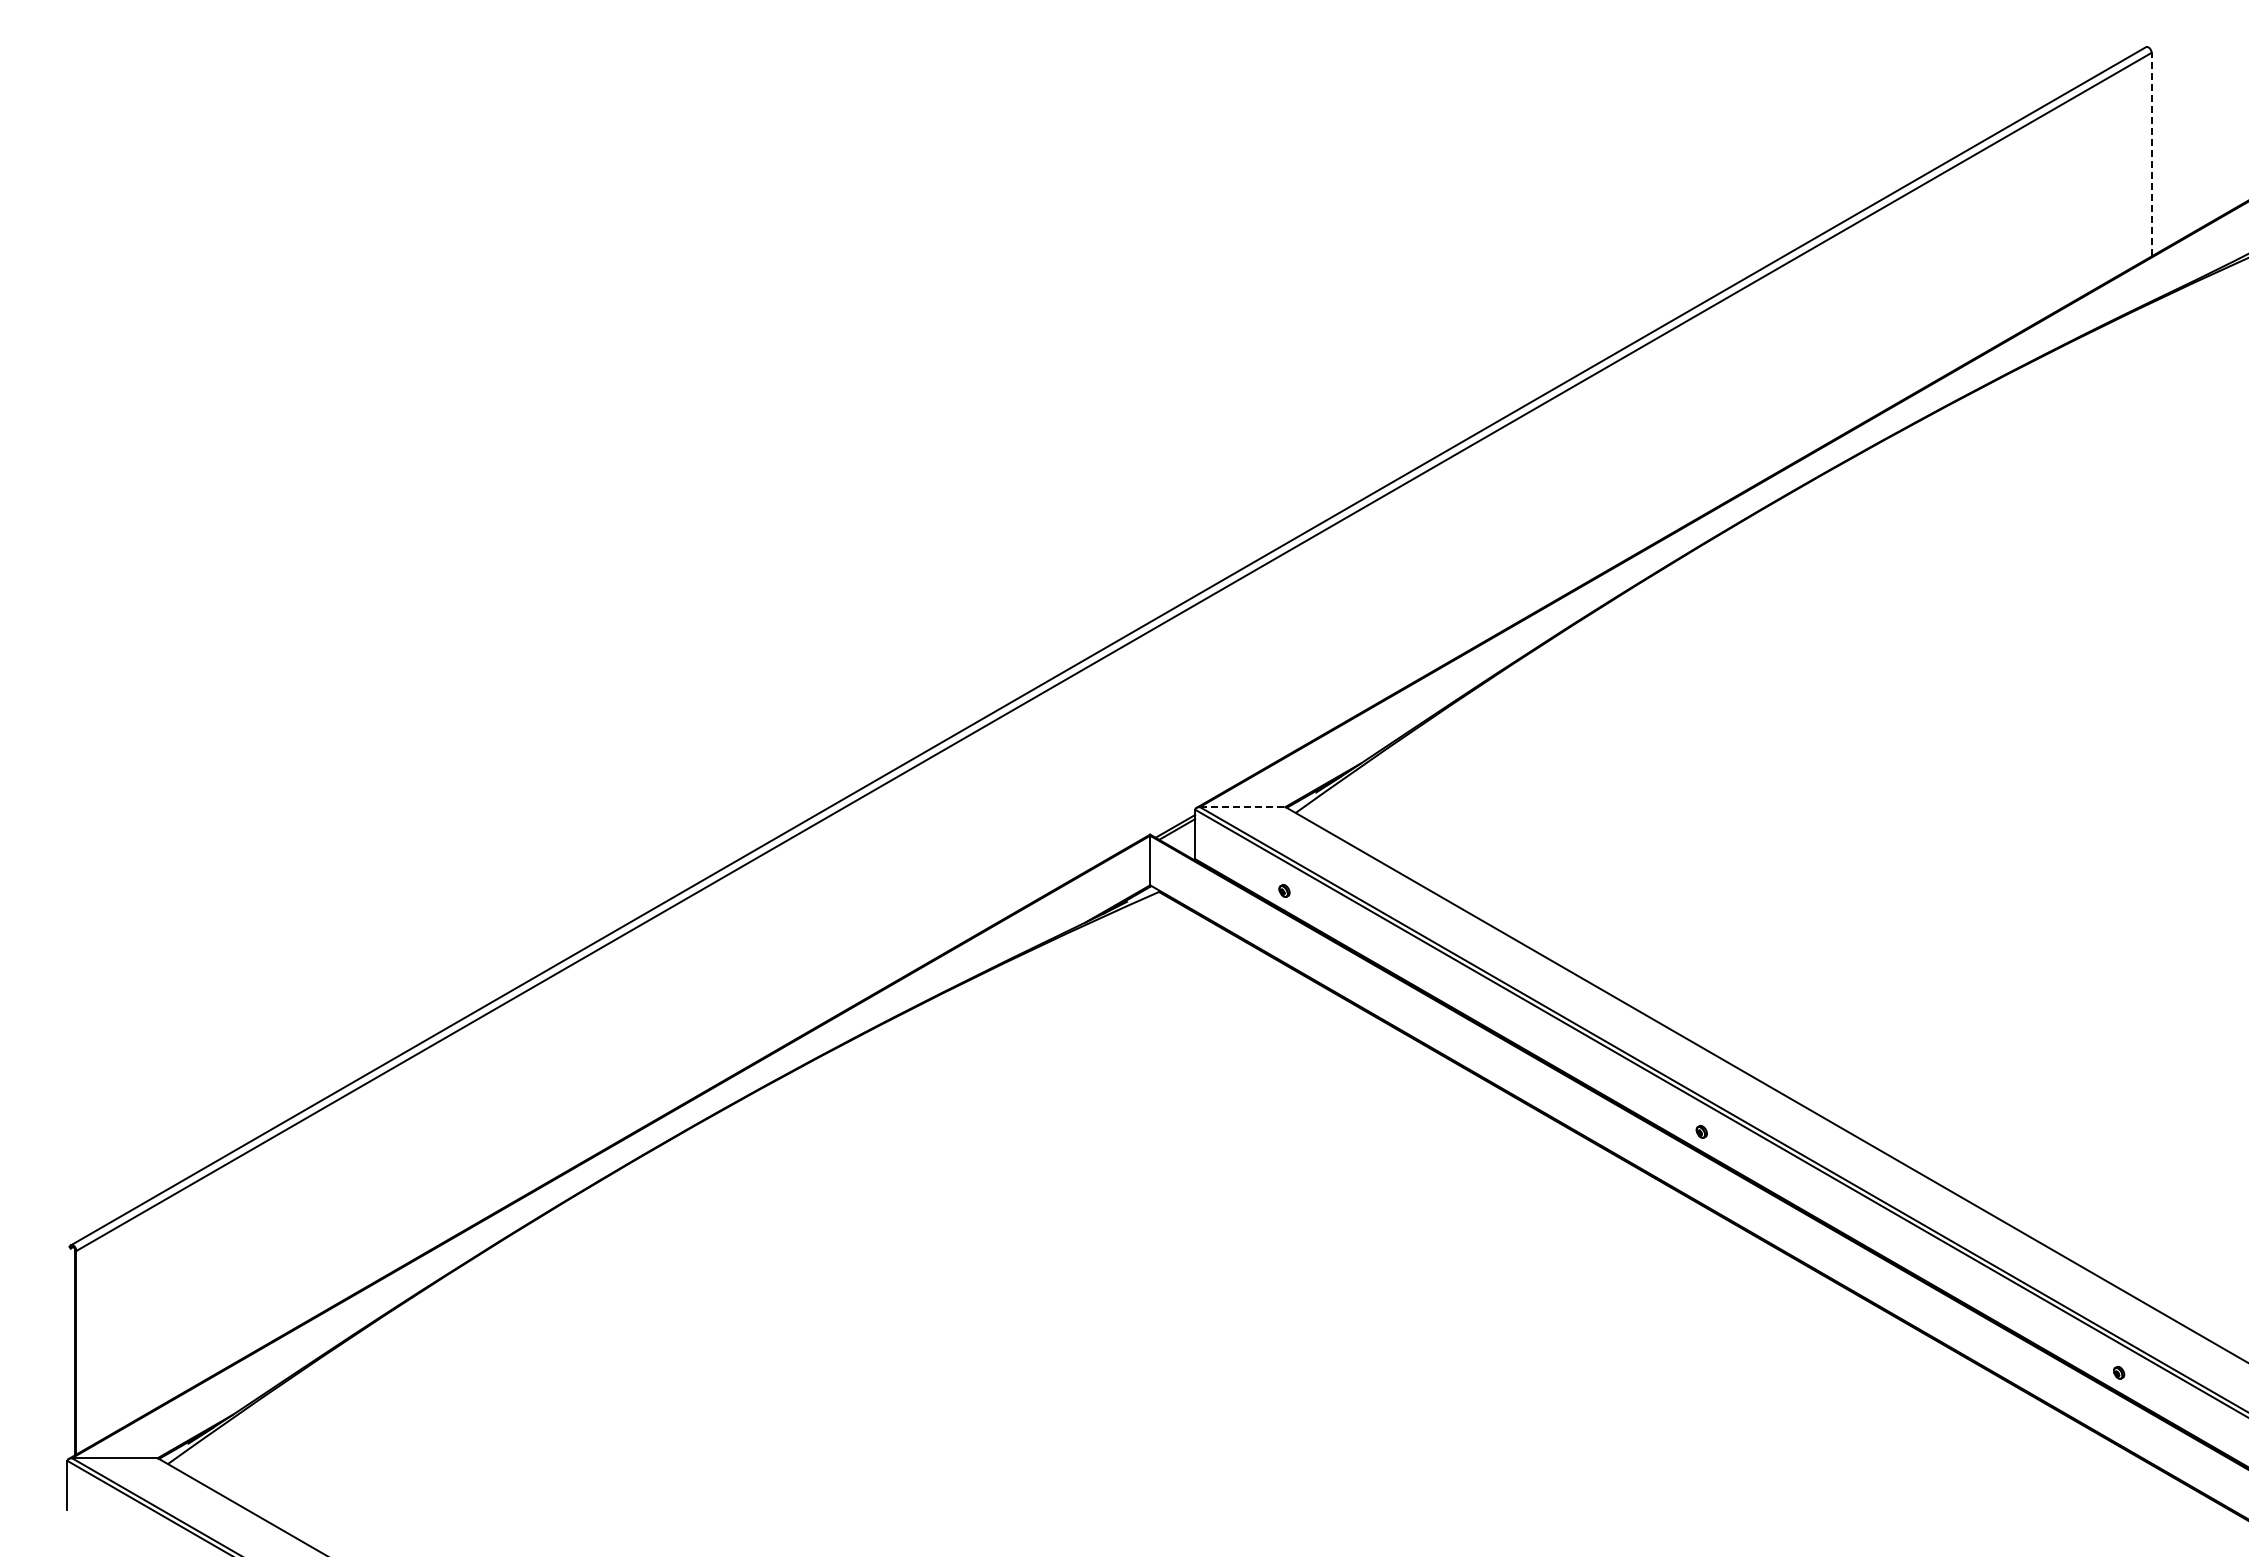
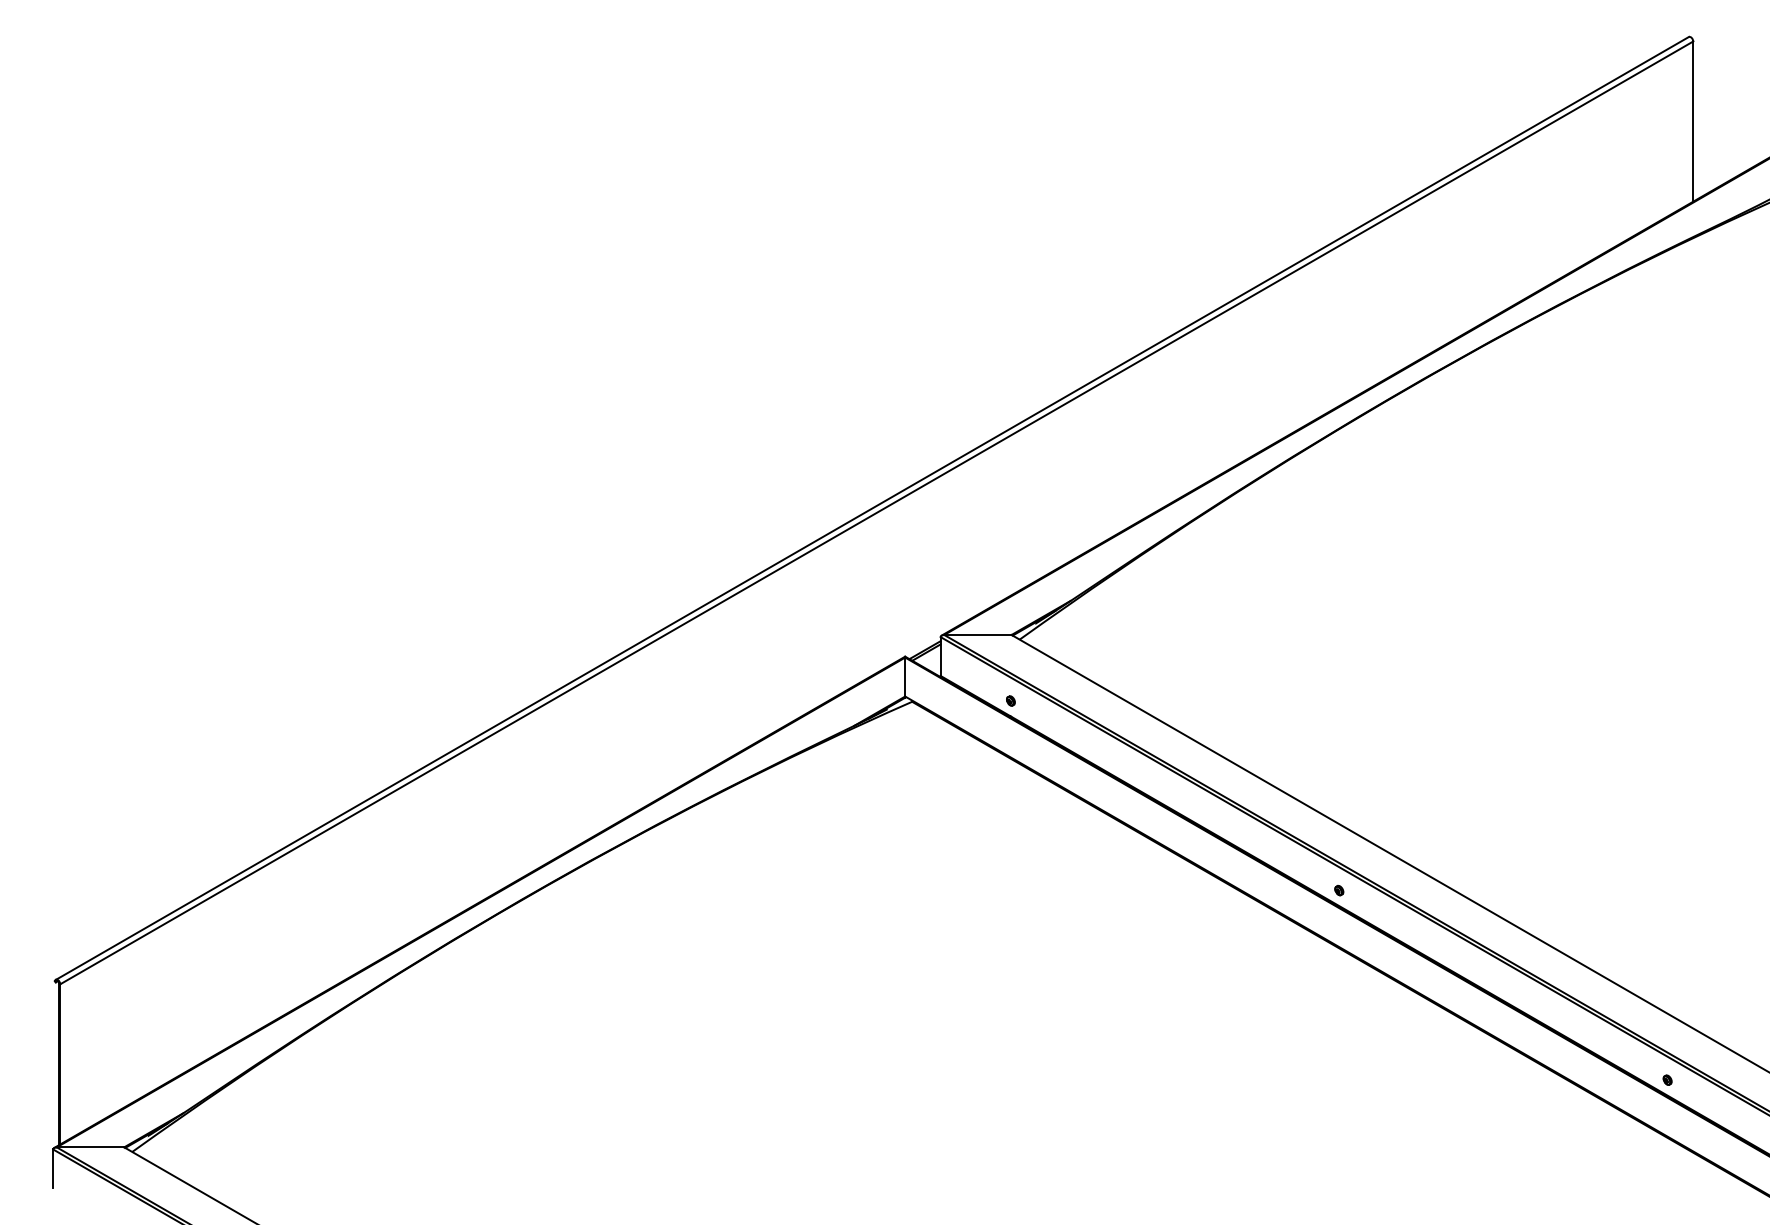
line: (2151, 154) -> (1693, 121), dashed -> solid
line: (1242, 807) -> (977, 635), dashed -> solid

